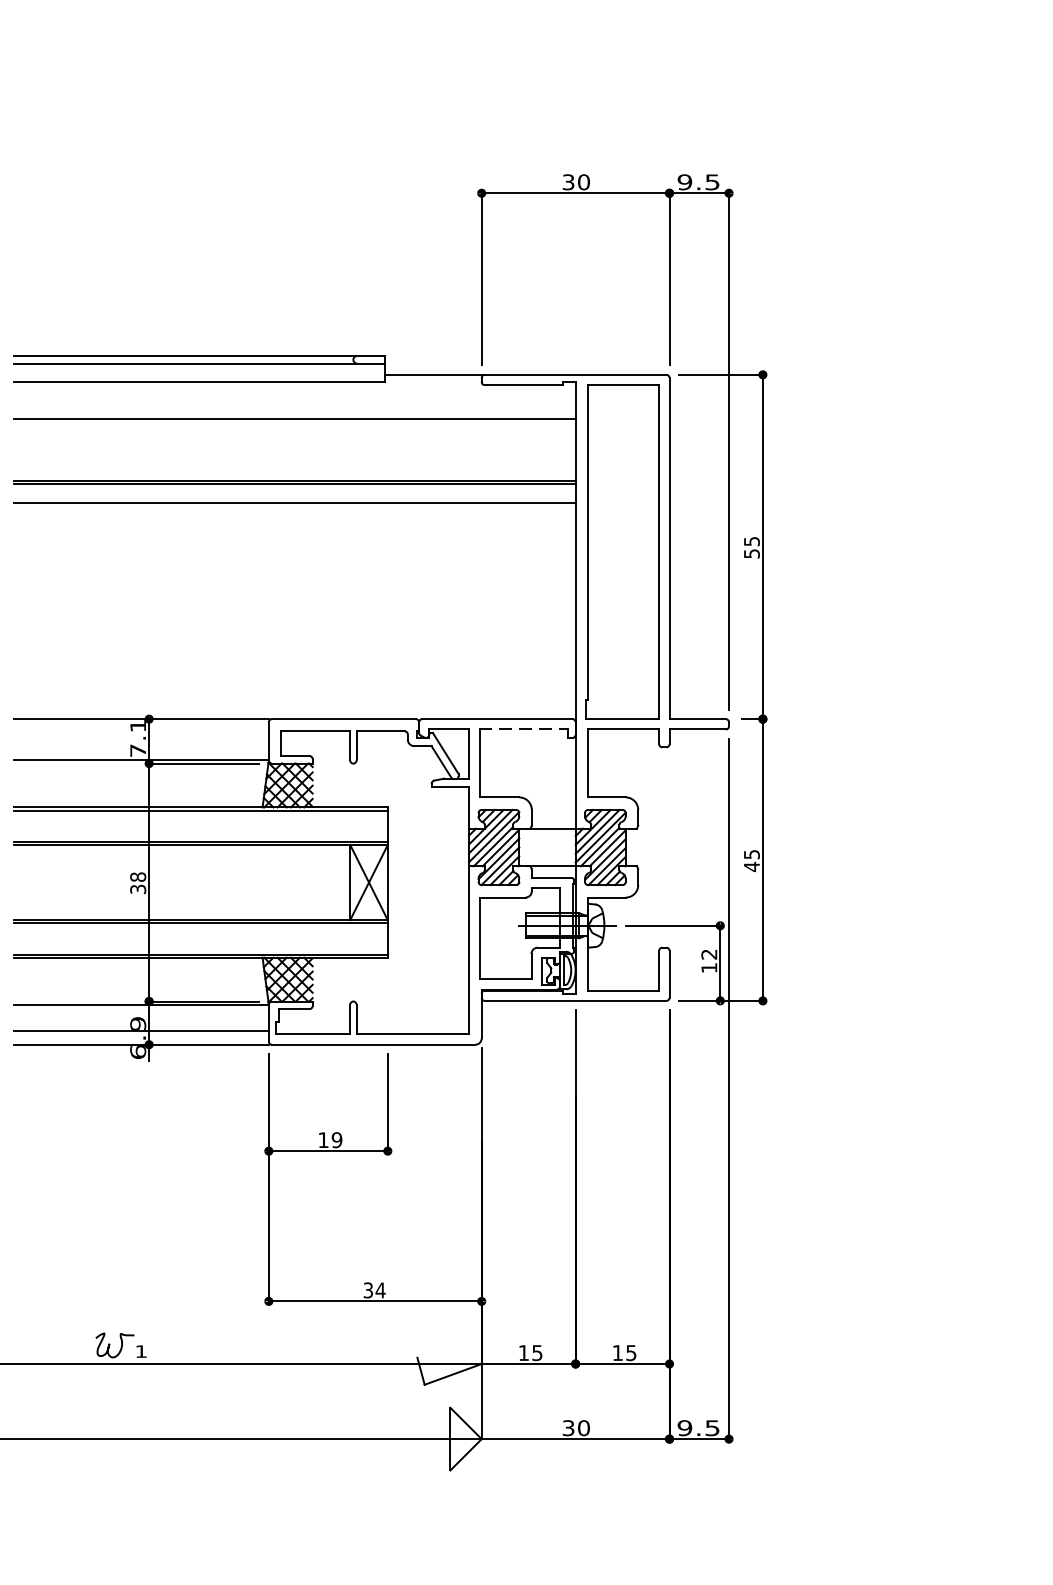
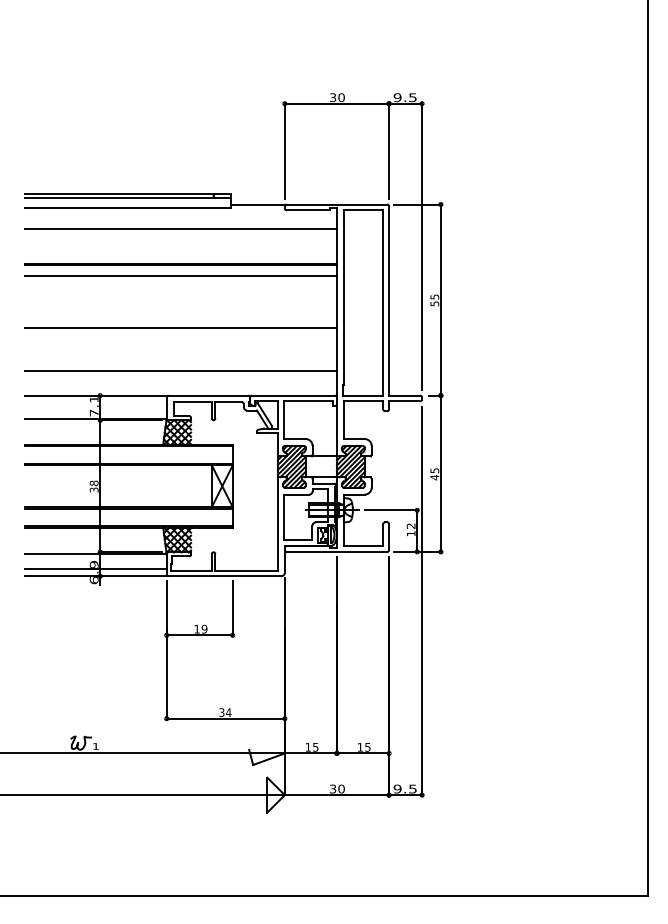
line: (293, 596) -> (180, 327), added
line: (293, 675) -> (180, 371), added
line: (524, 729) -> (308, 401), dashed -> solid

